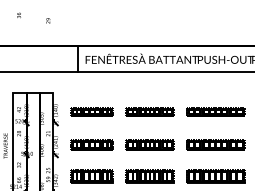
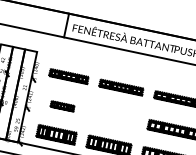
part: (91, 144) -> (62, 105), size x0.6
part: (149, 144) -> (114, 116), removed

